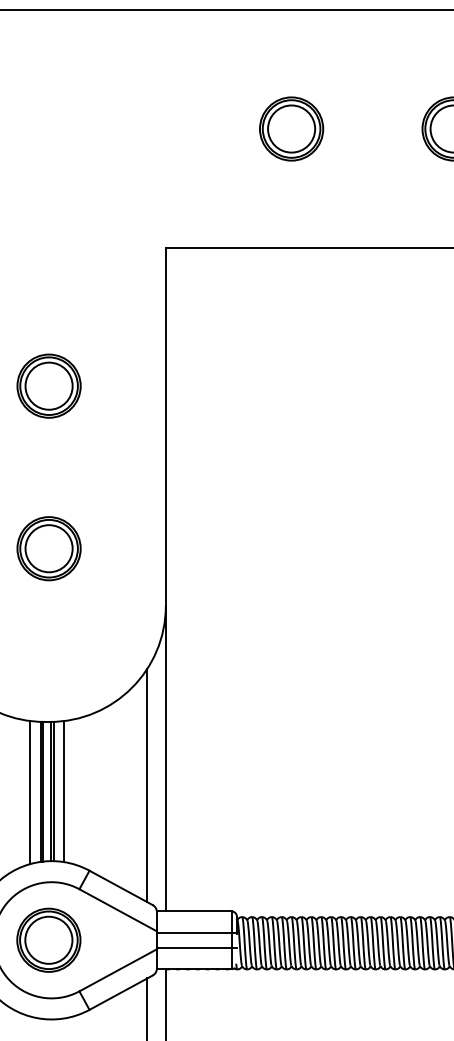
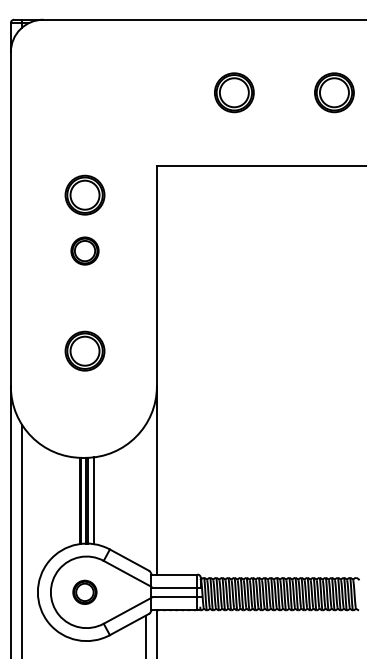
part: (48, 294) -> (84, 194), added
part: (48, 385) -> (84, 250), size x0.7
line: (147, 784) -> (145, 496), removed
line: (30, 792) -> (73, 501), removed
part: (48, 940) -> (84, 592), size x0.6

